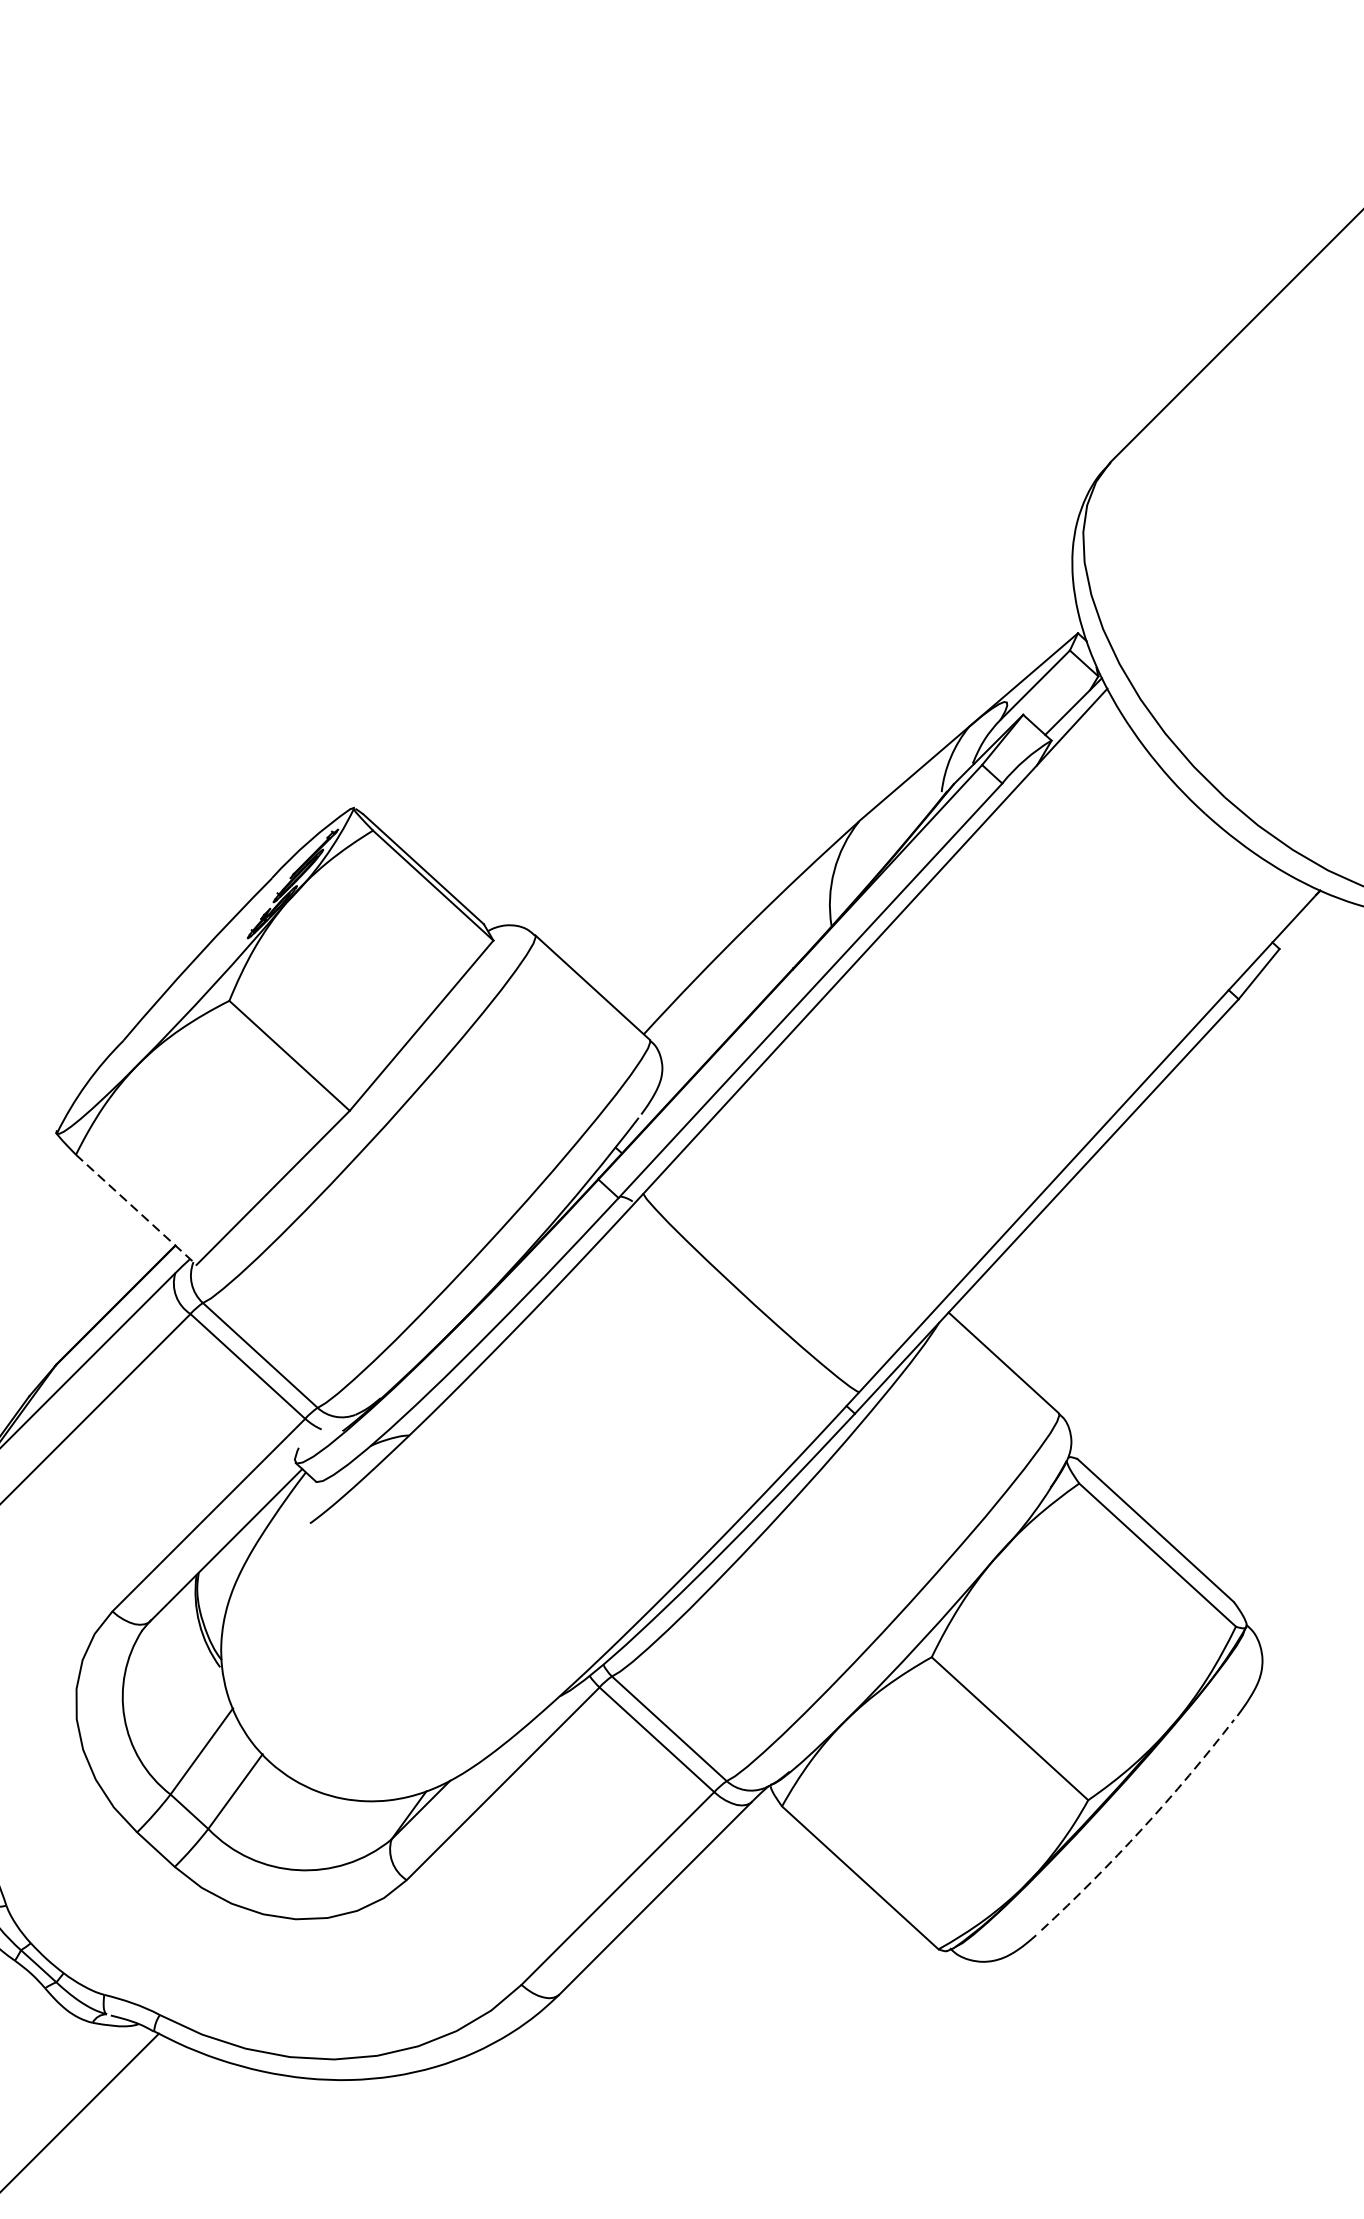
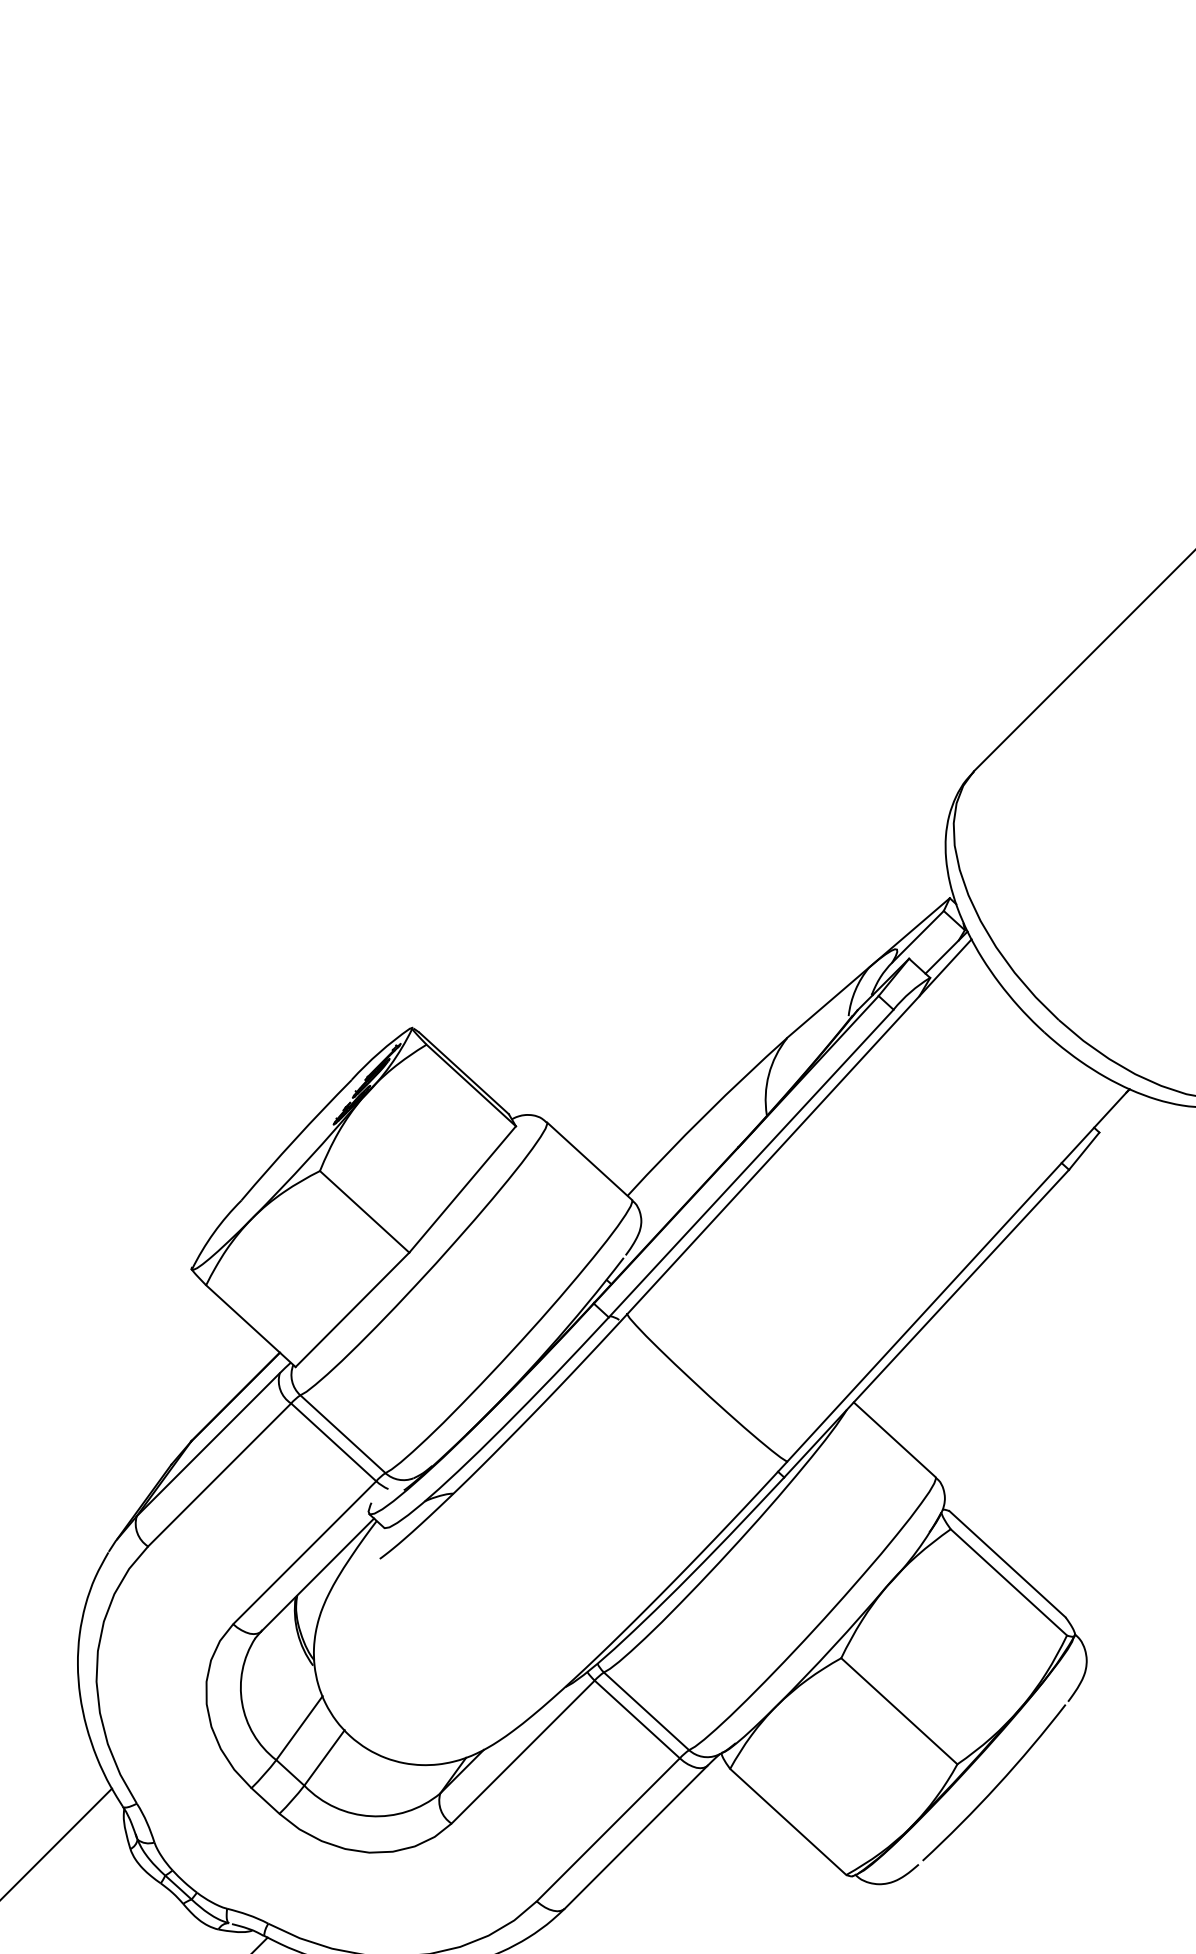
line: (135, 1210) -> (250, 1326), dashed -> solid
arc: (1142, 1828) -> (997, 1785), dashed -> solid

